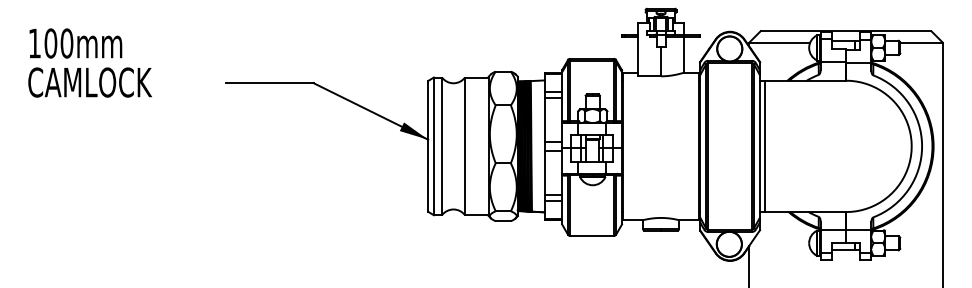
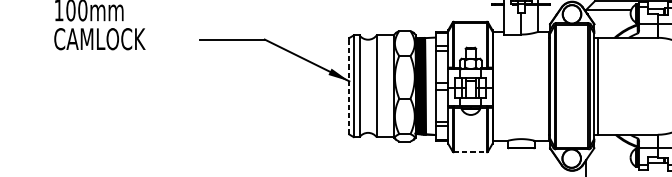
line: (428, 147) -> (349, 87), solid -> dashed
line: (592, 235) -> (470, 152), solid -> dashed

